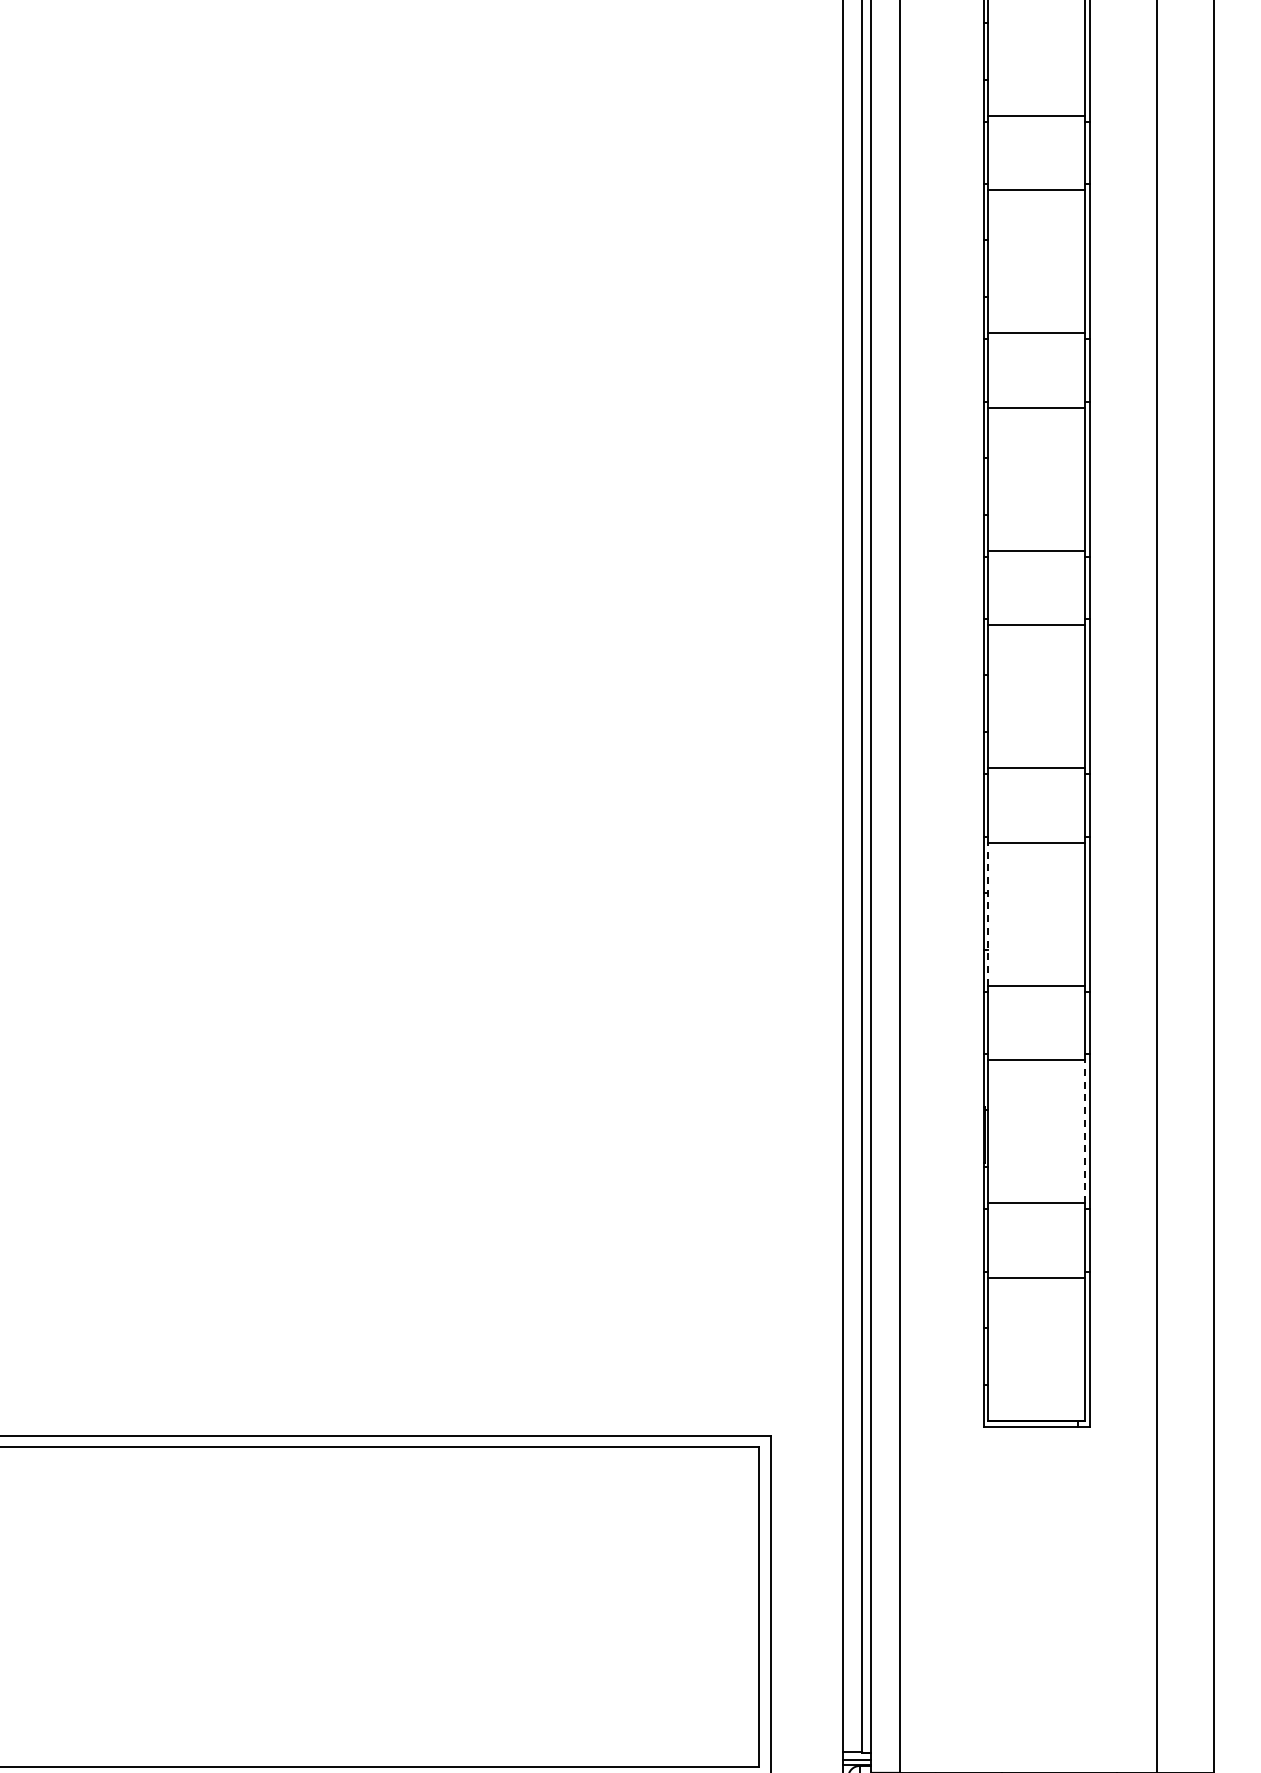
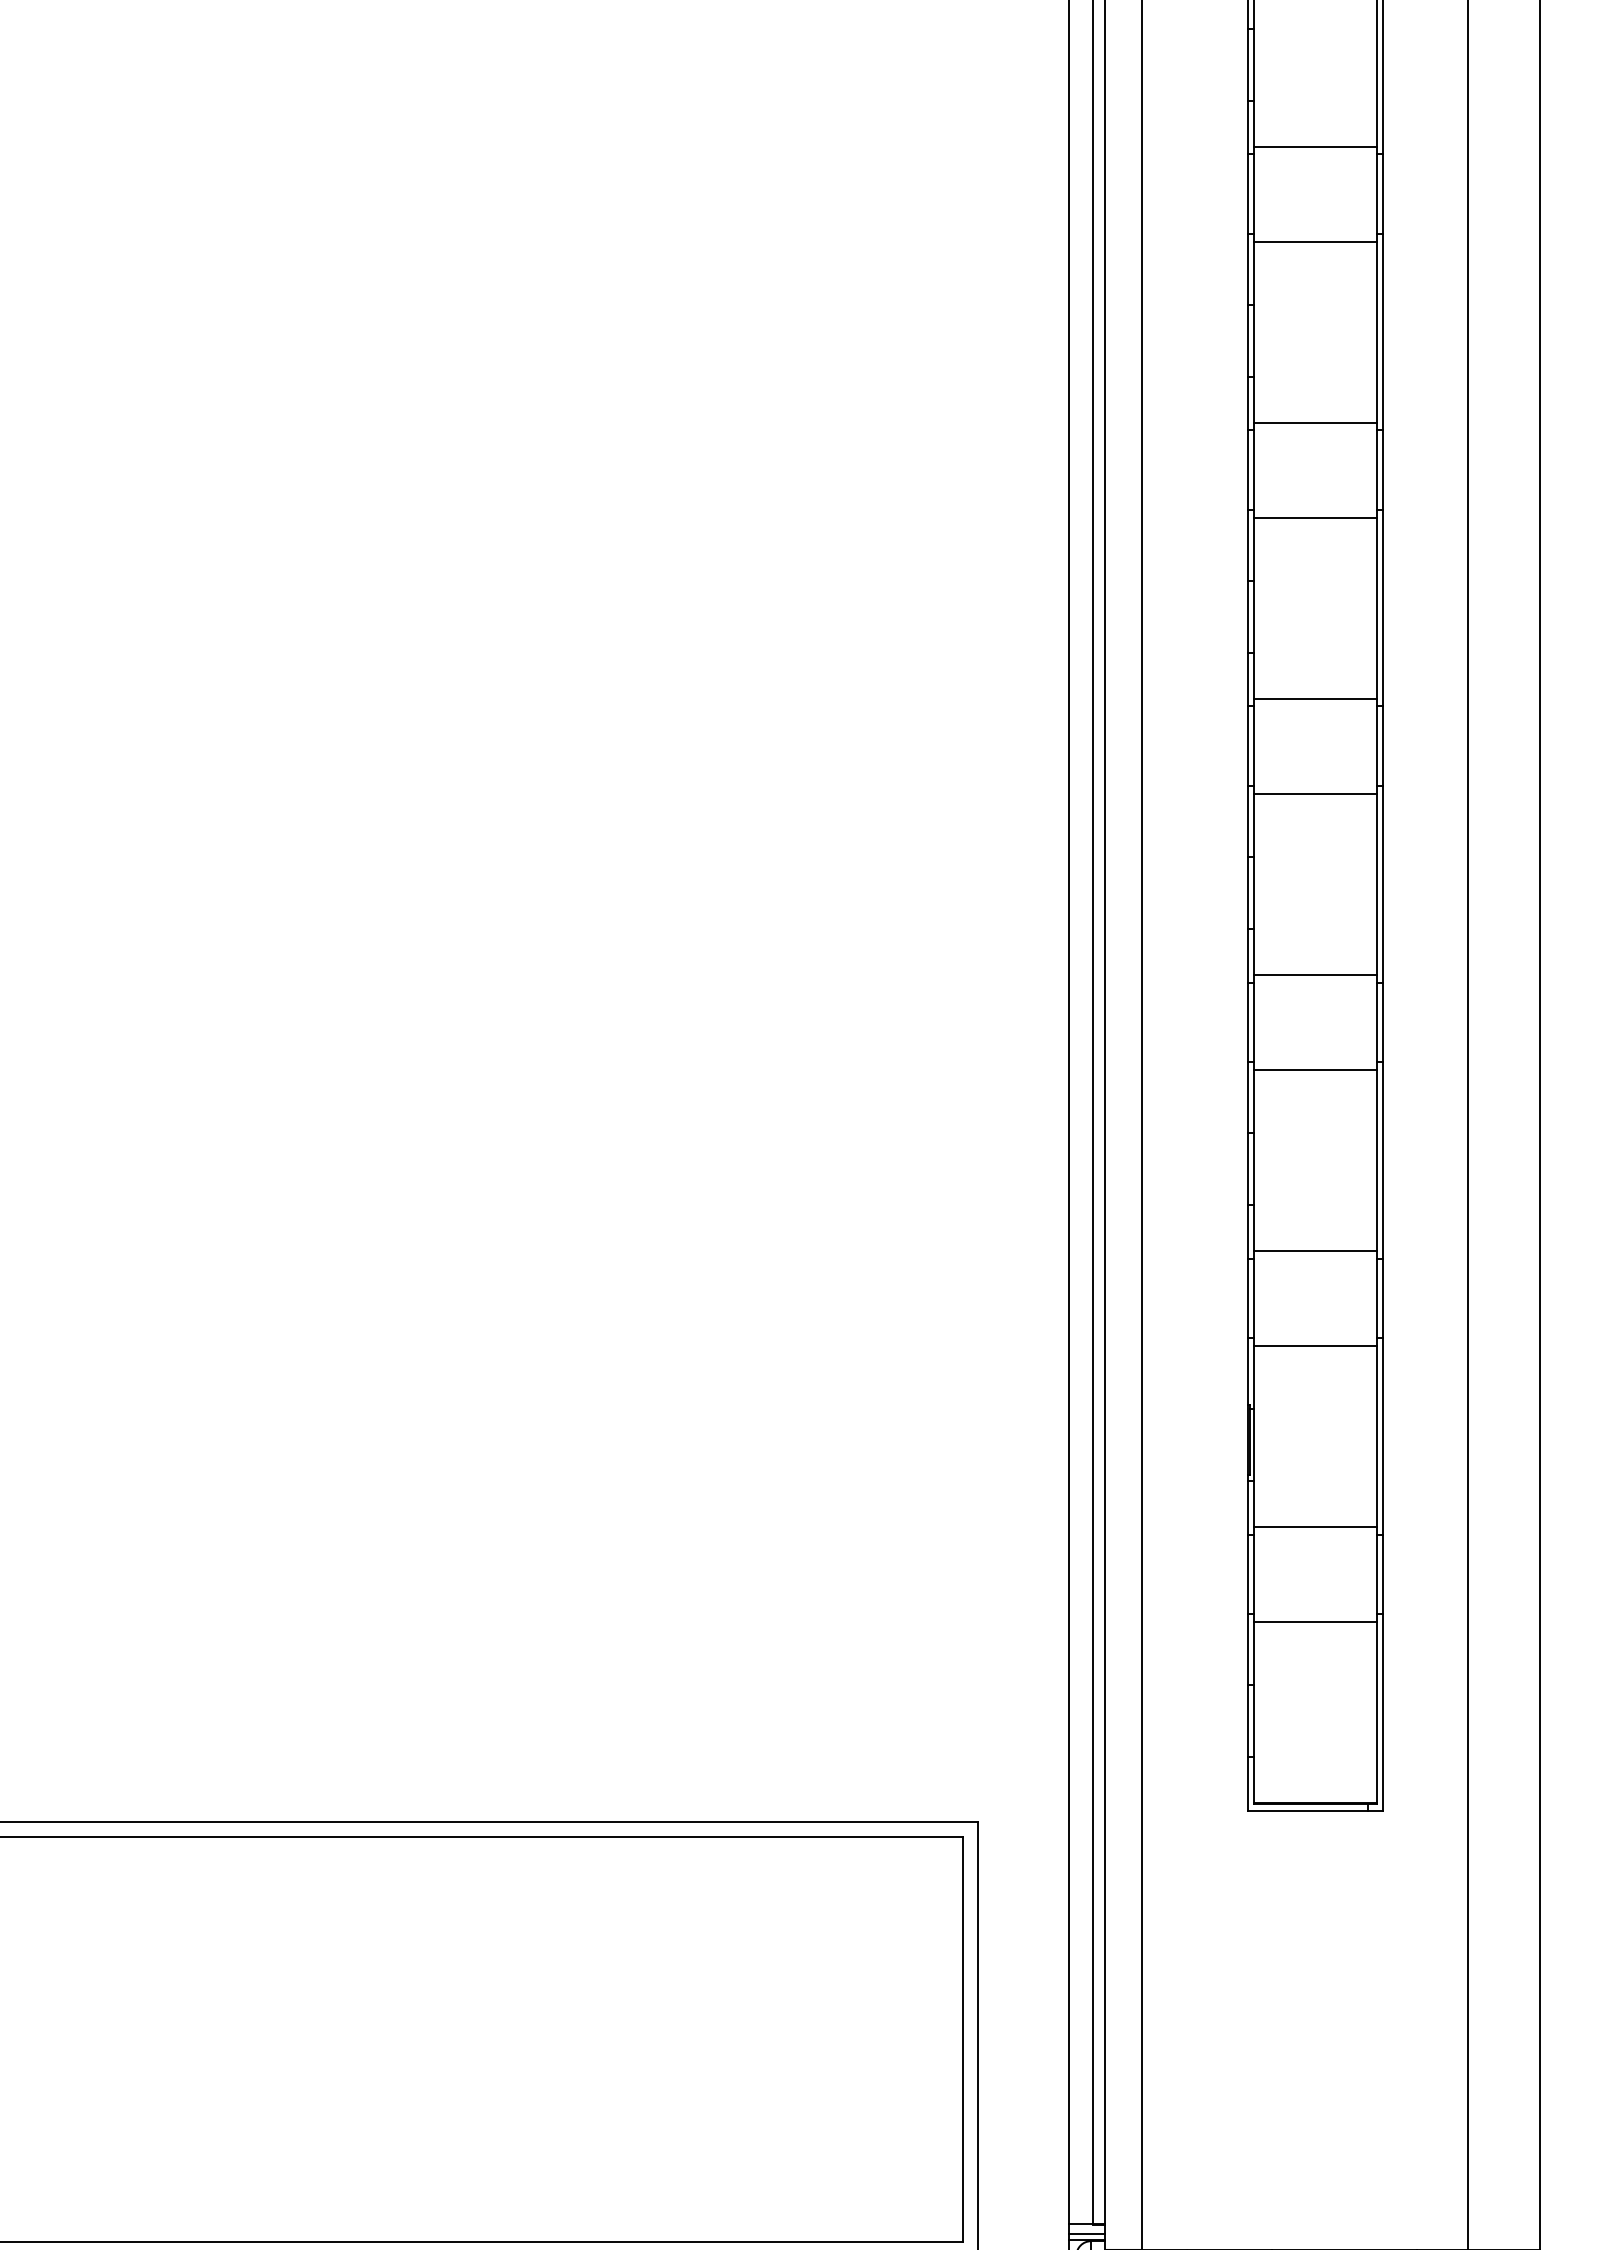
line: (988, 913) -> (1254, 1159), dashed -> solid
line: (1085, 1131) -> (1377, 1435), dashed -> solid

